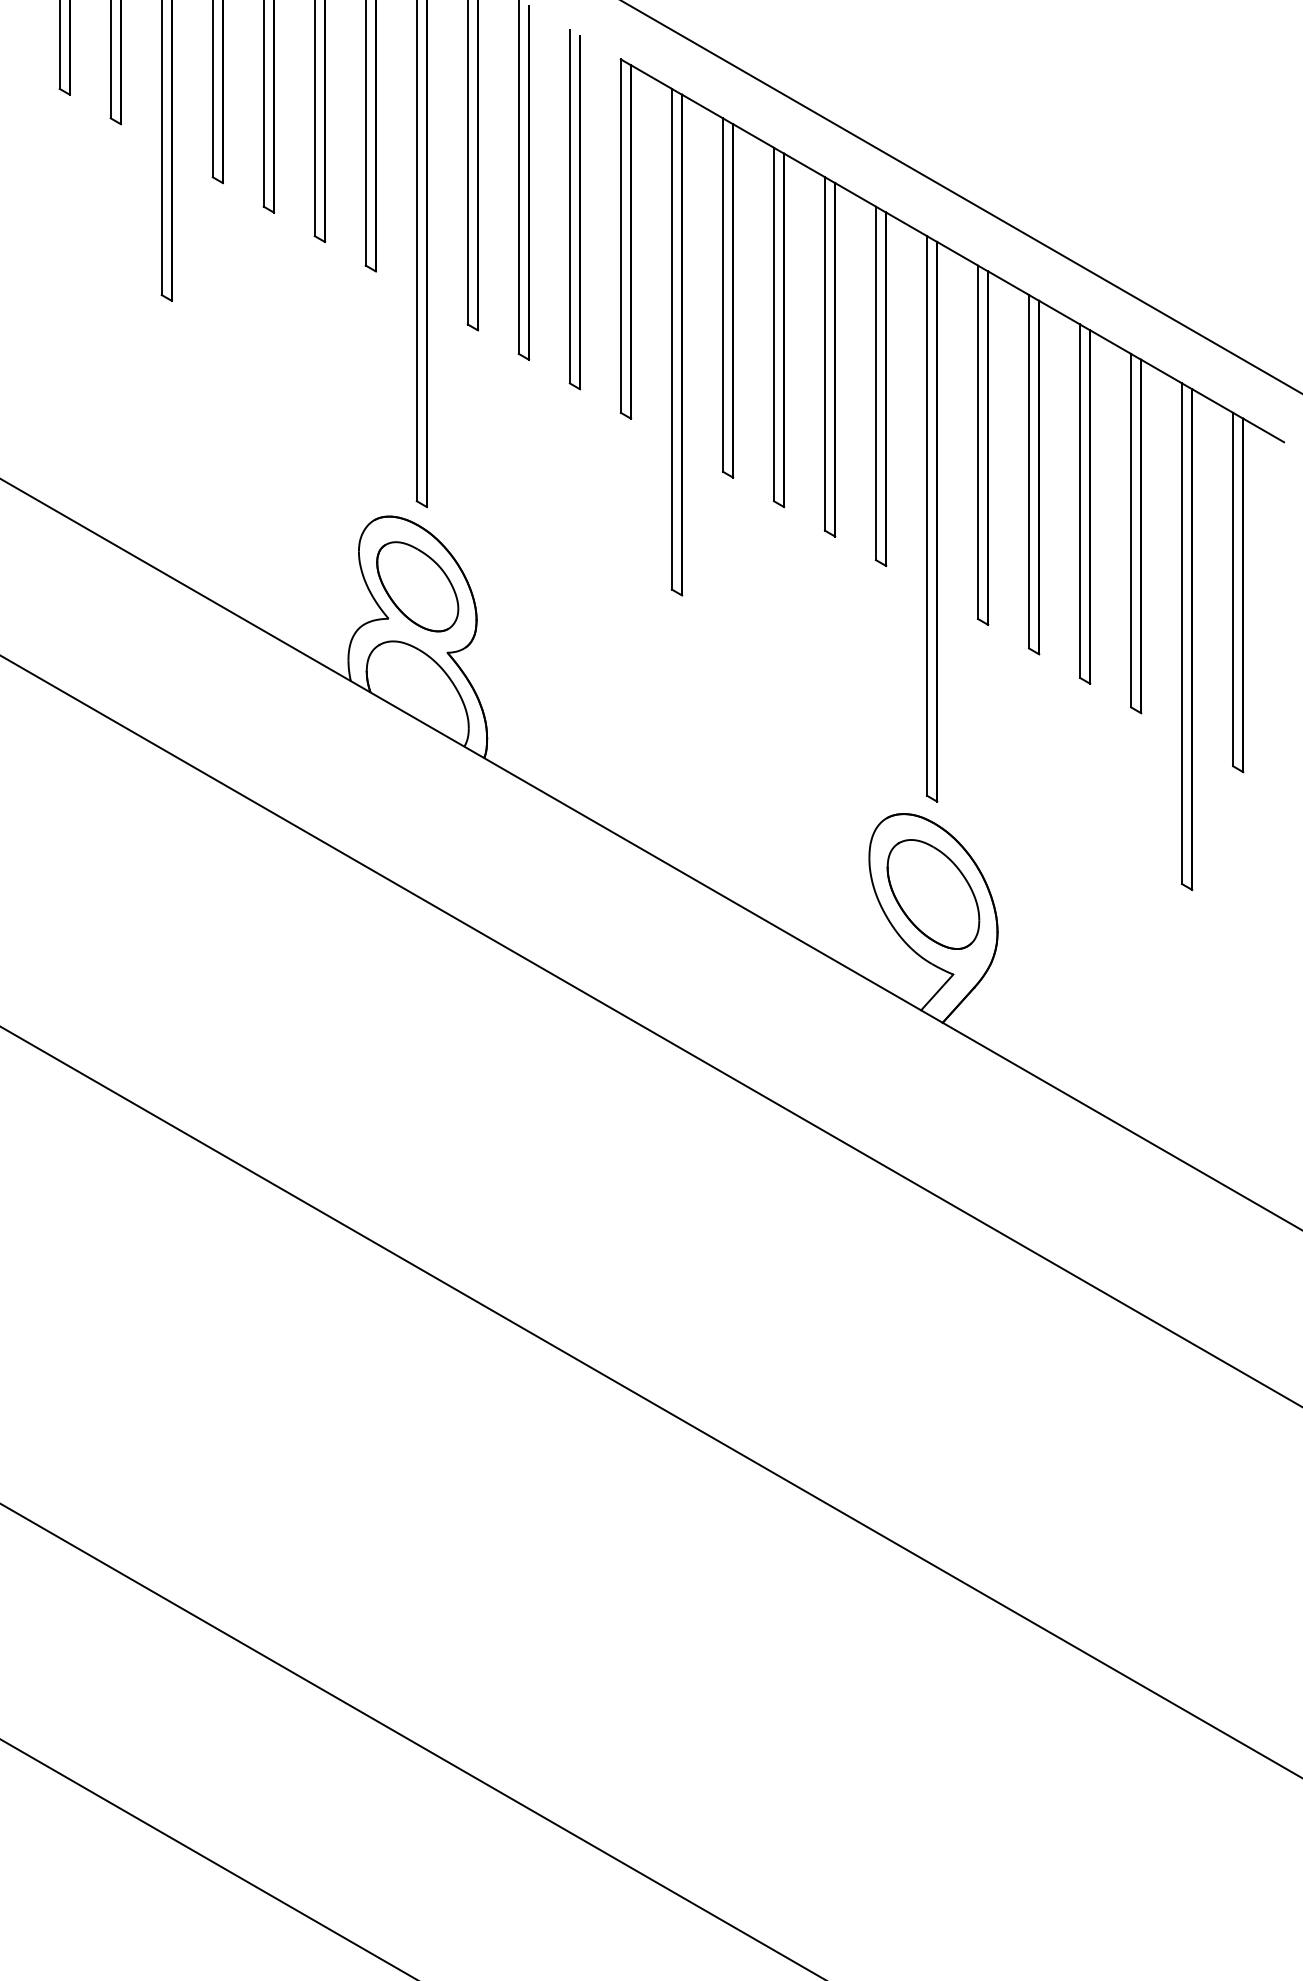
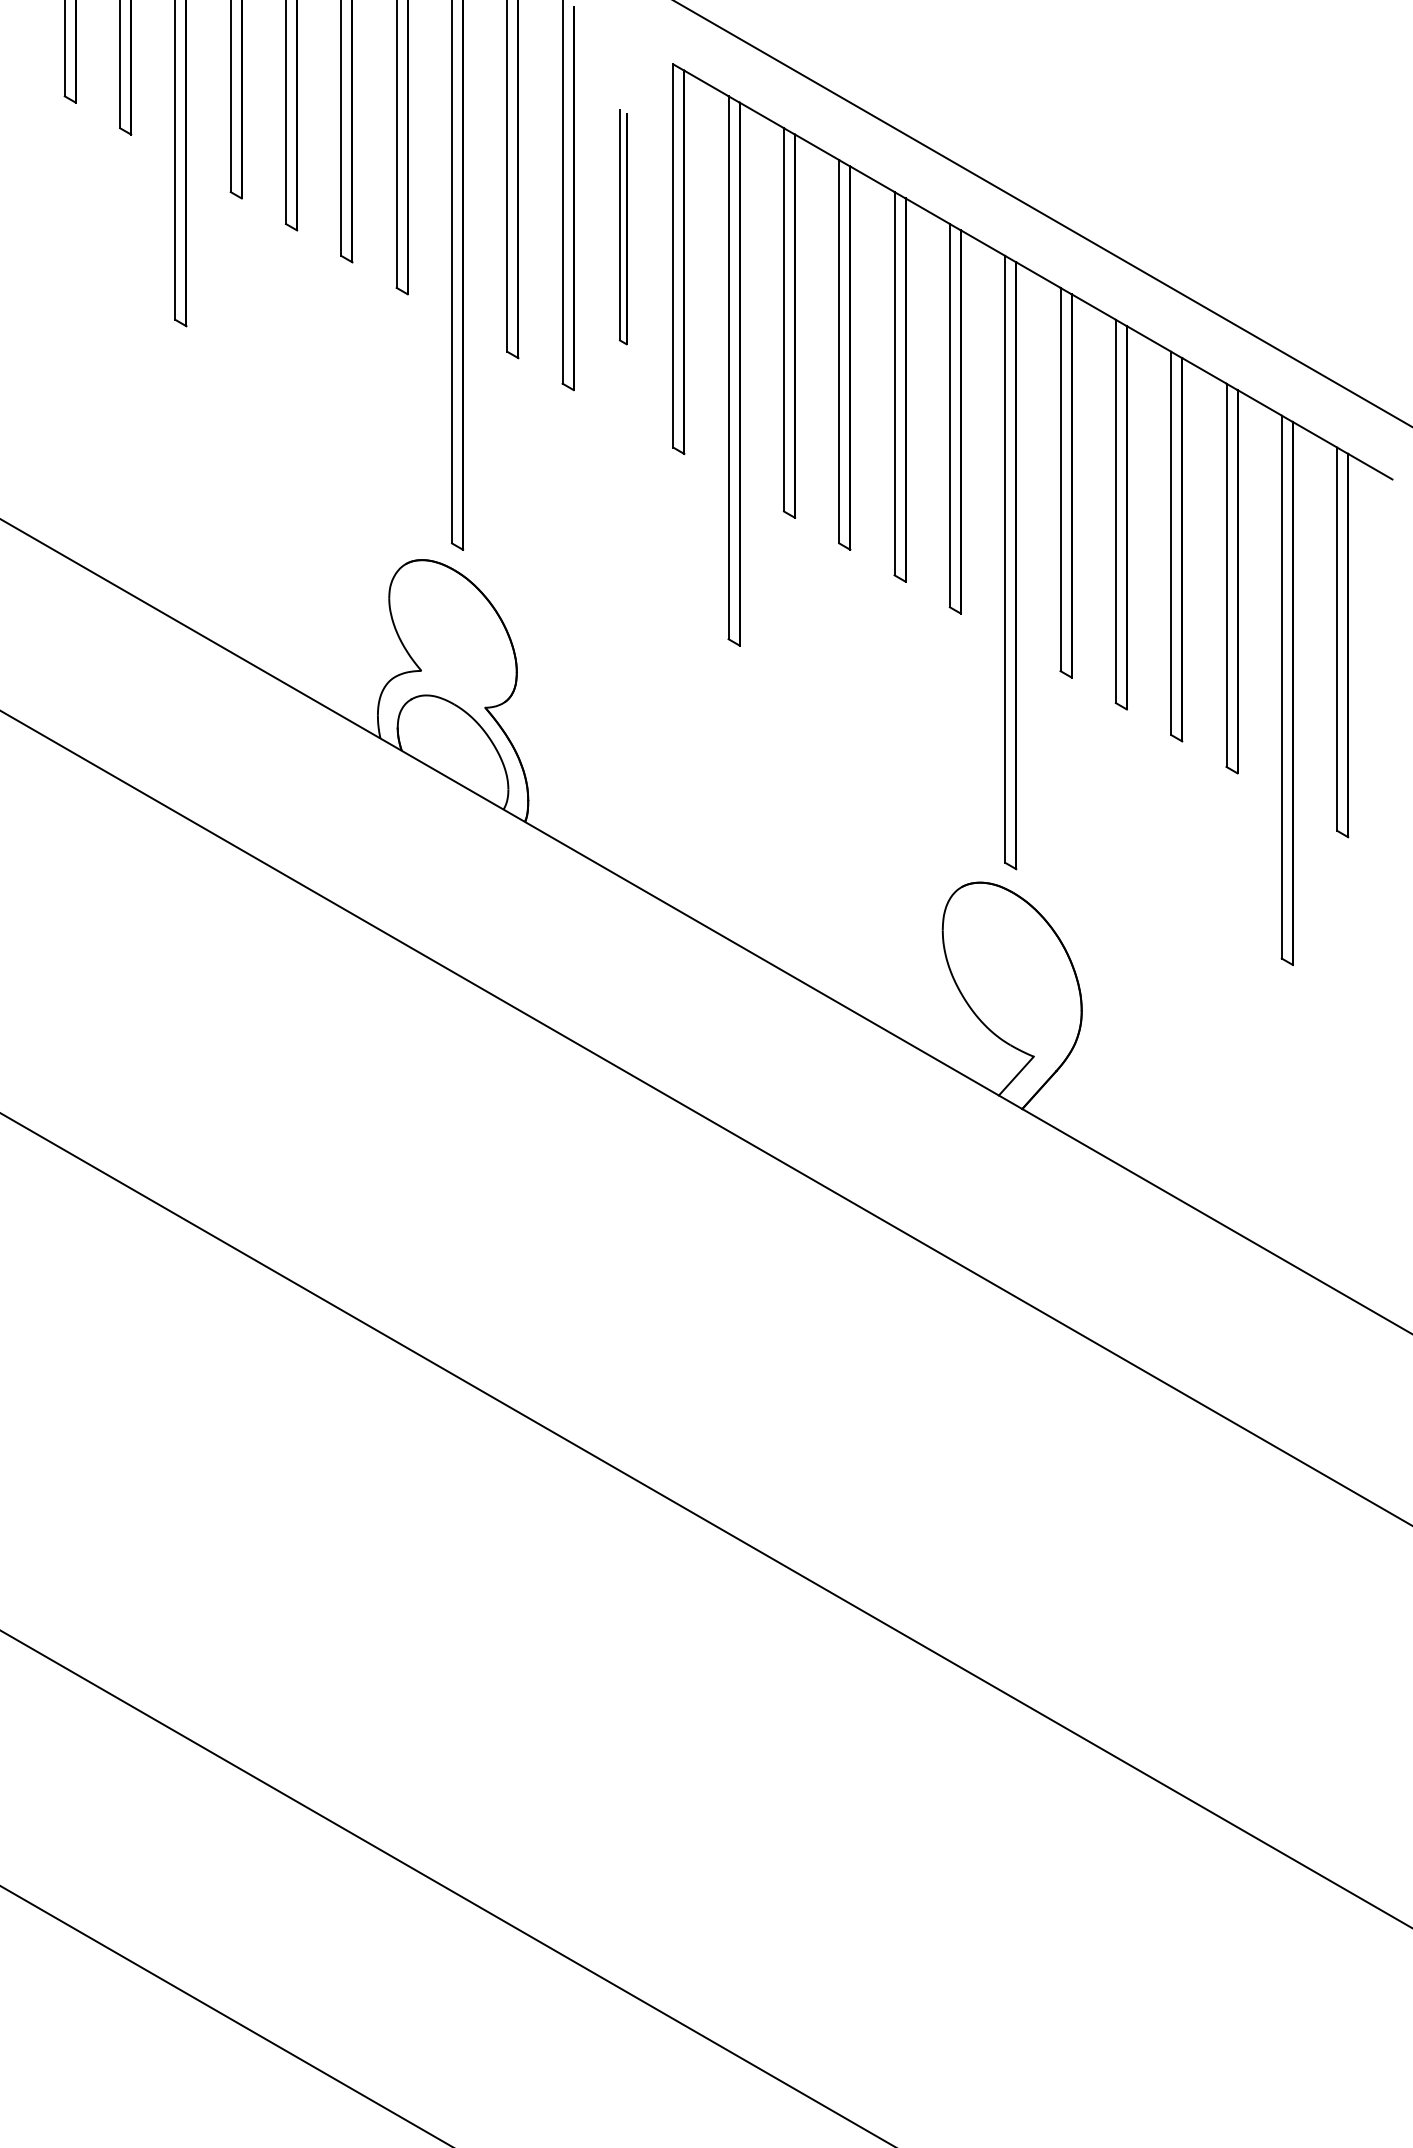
part: (574, 209) -> (623, 227), size x0.6
part: (417, 586) -> (452, 635), removed
part: (933, 894) -> (1012, 969), removed

